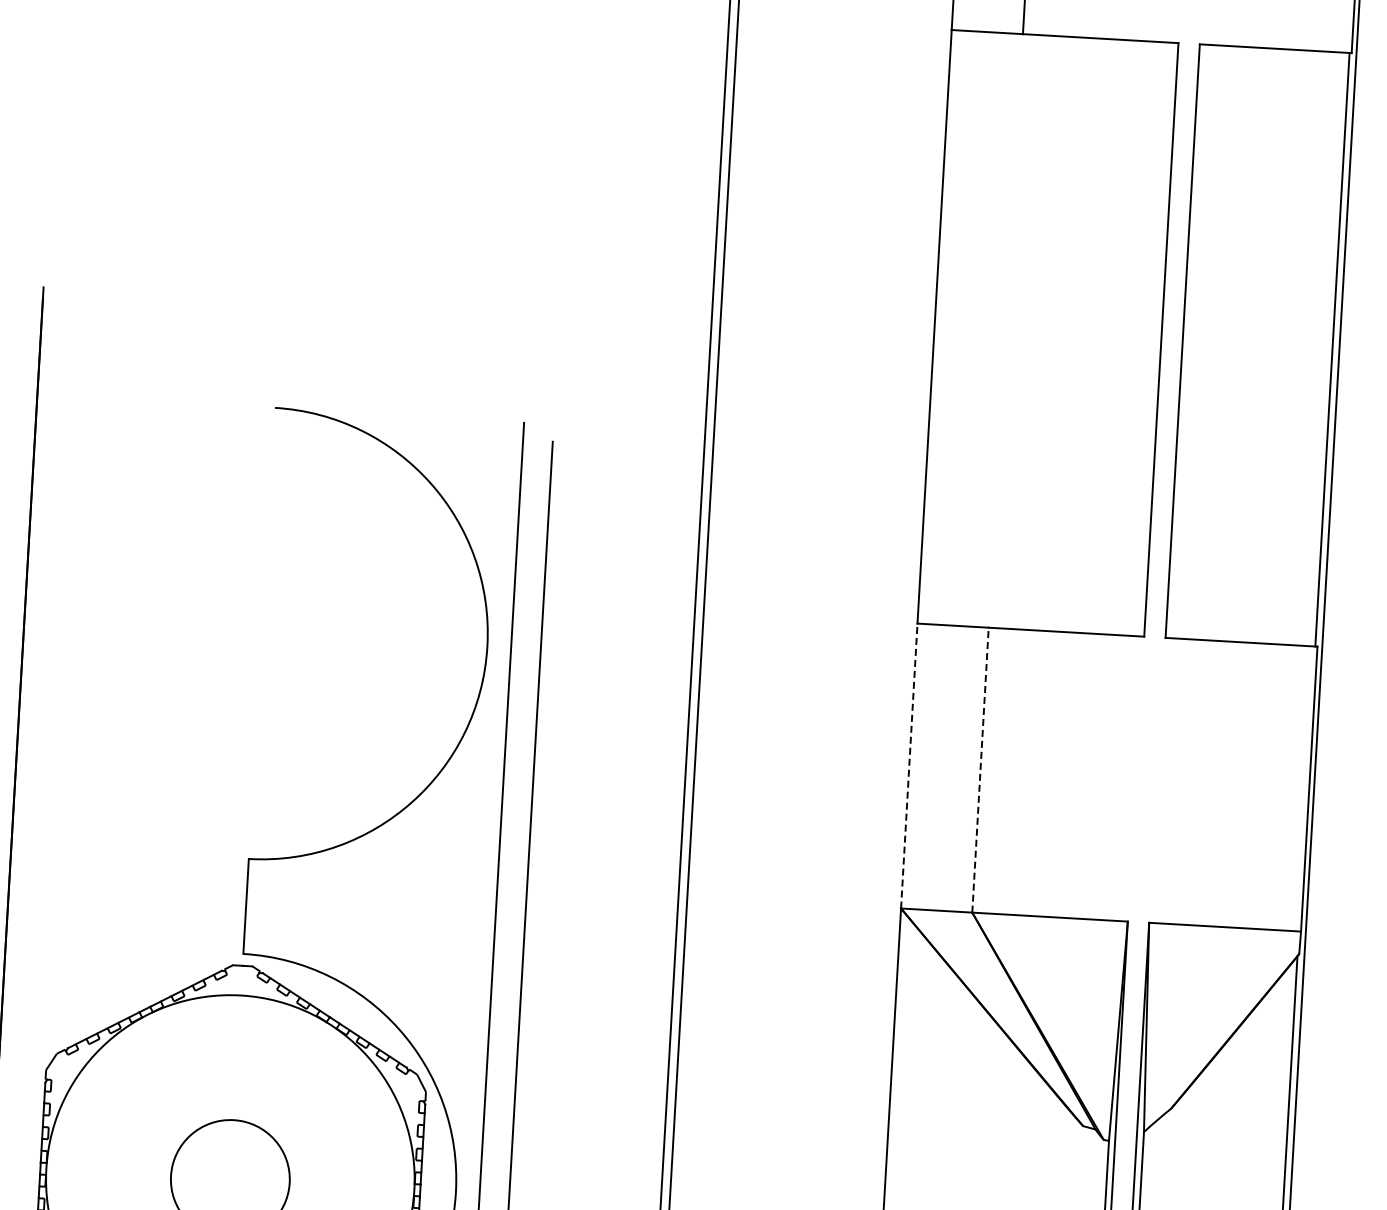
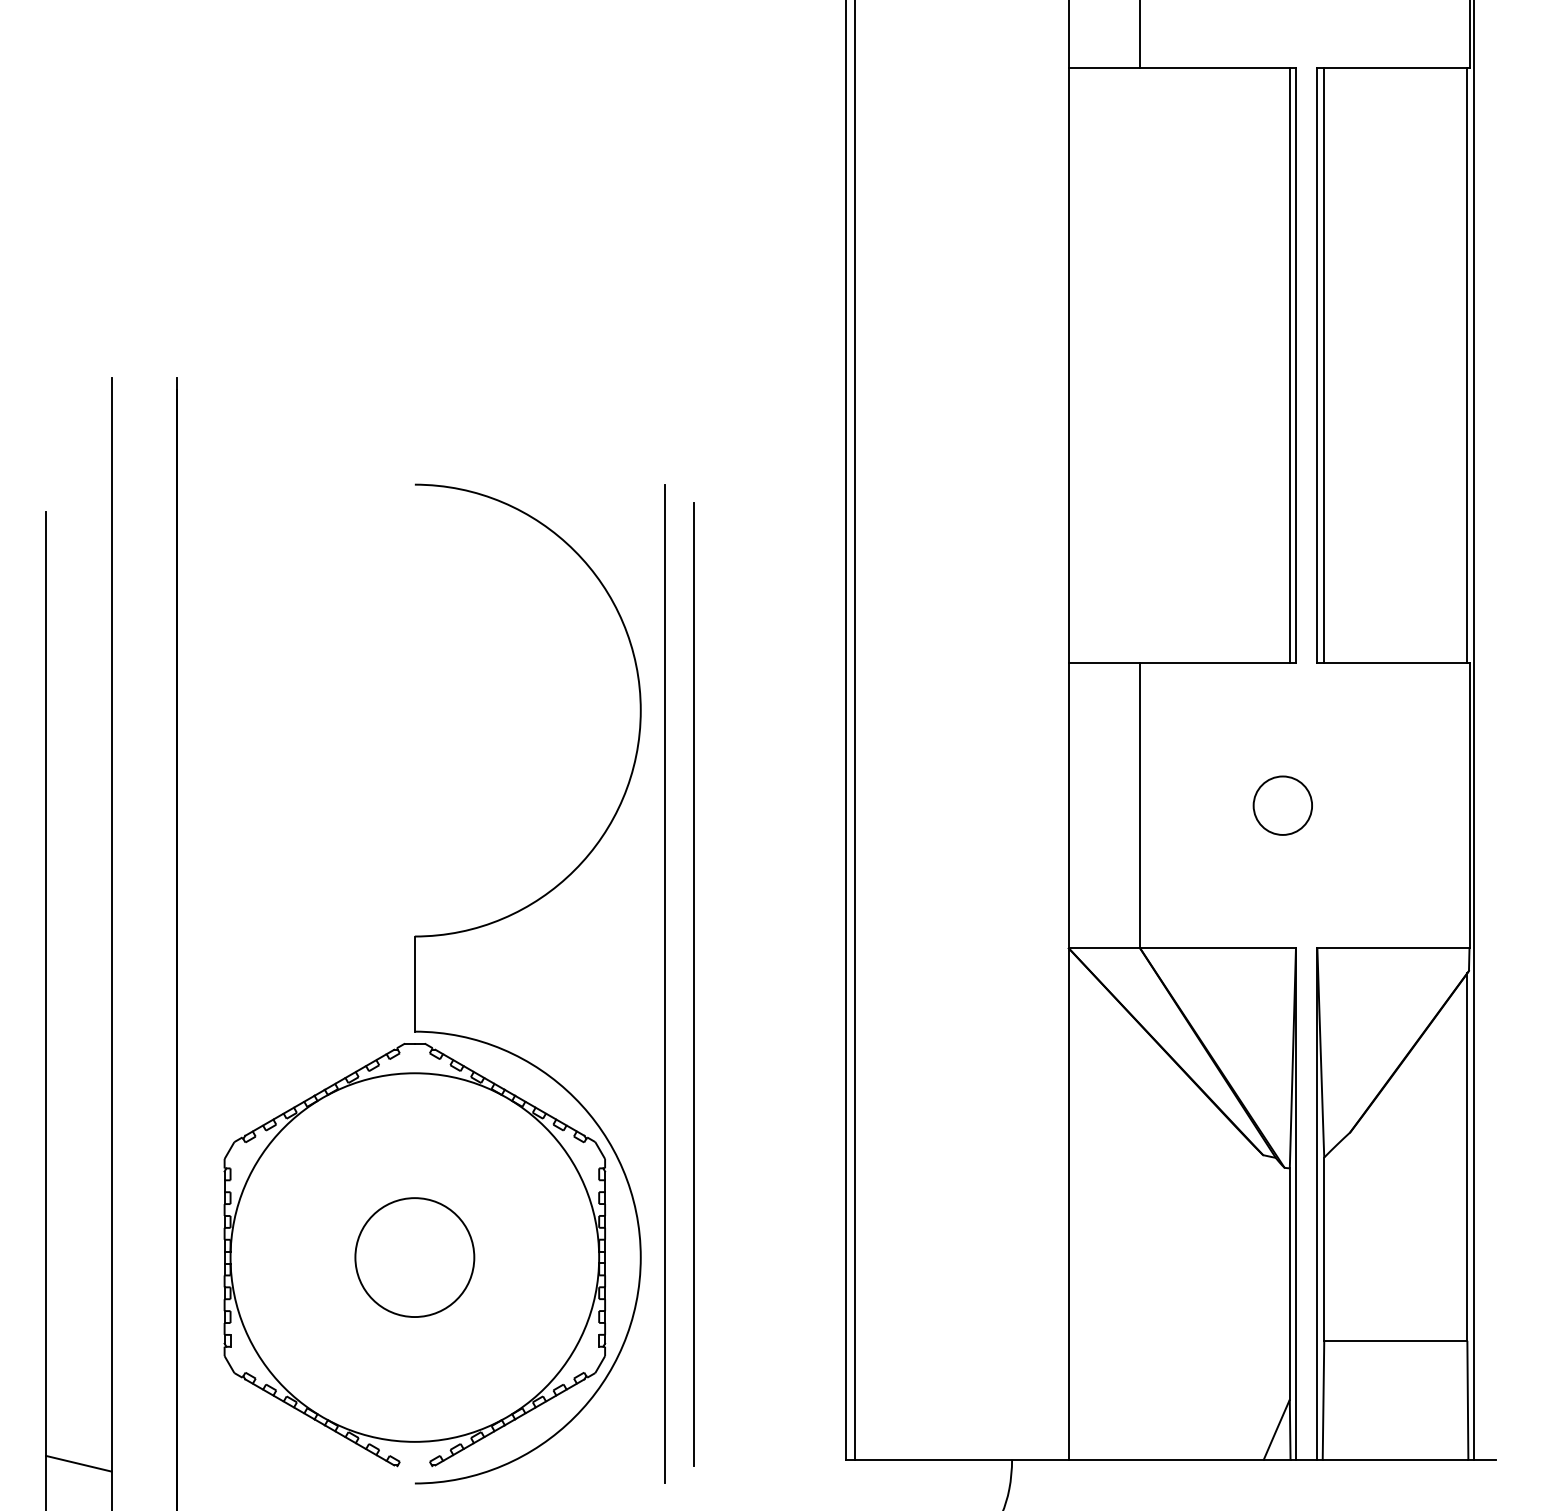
line: (1154, 339) -> (1289, 365), added
line: (1189, 341) -> (1324, 365), added
line: (908, 765) -> (1068, 805), dashed -> solid
line: (980, 769) -> (1140, 805), dashed -> solid
circle: (1122, 778) -> (1282, 805), added

